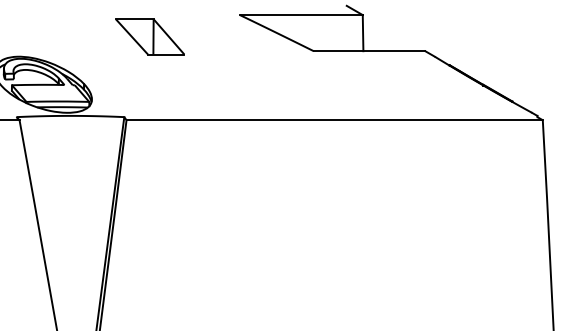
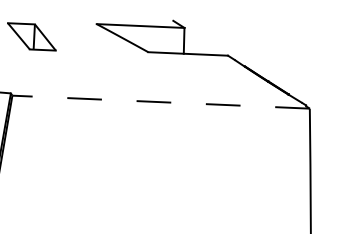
line: (334, 120) -> (160, 102), solid -> dashed

